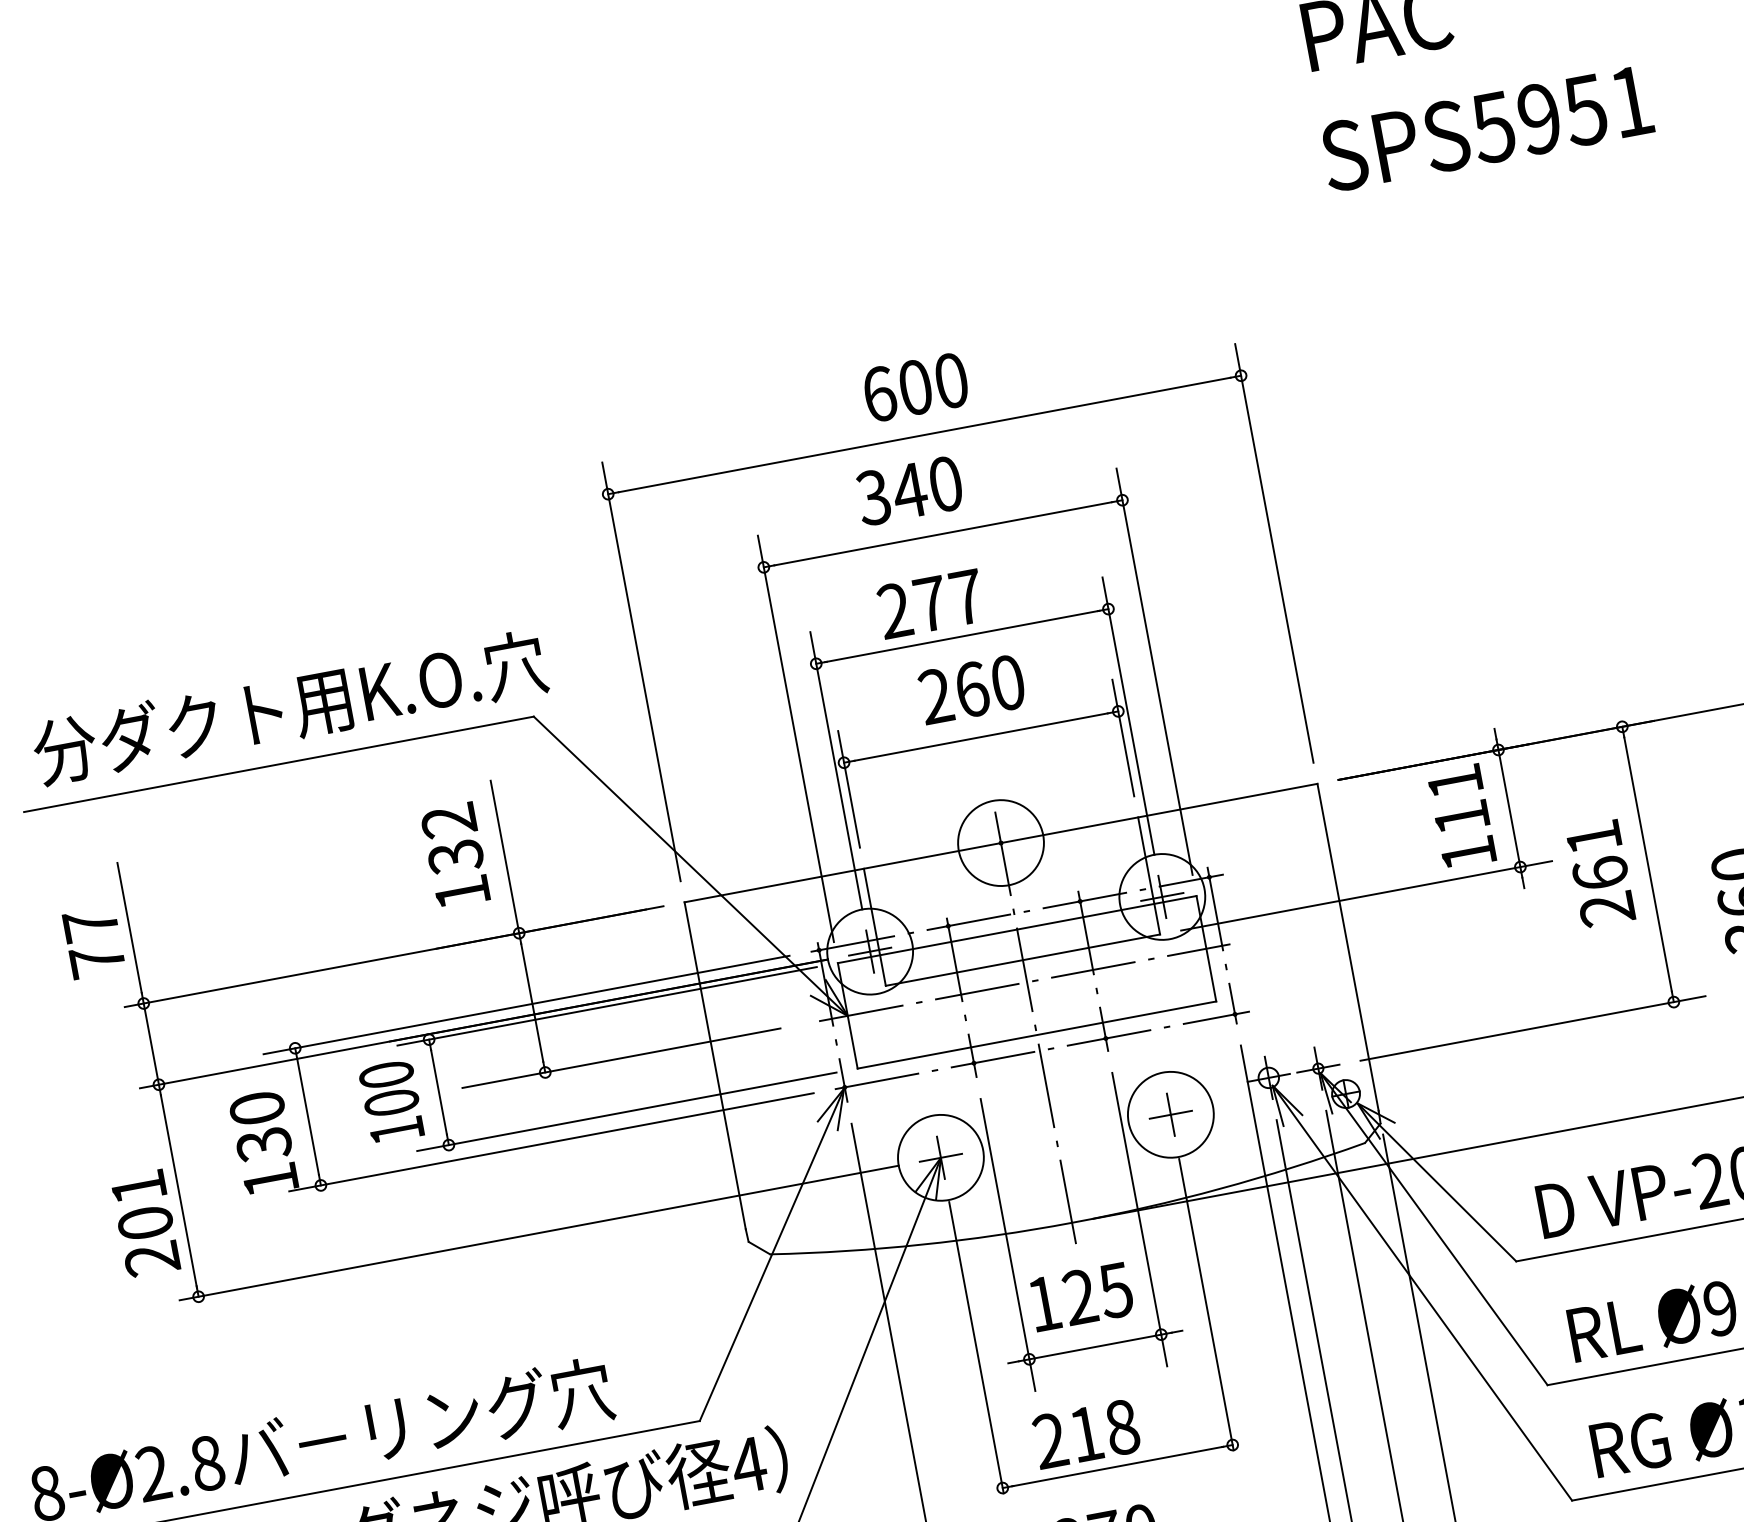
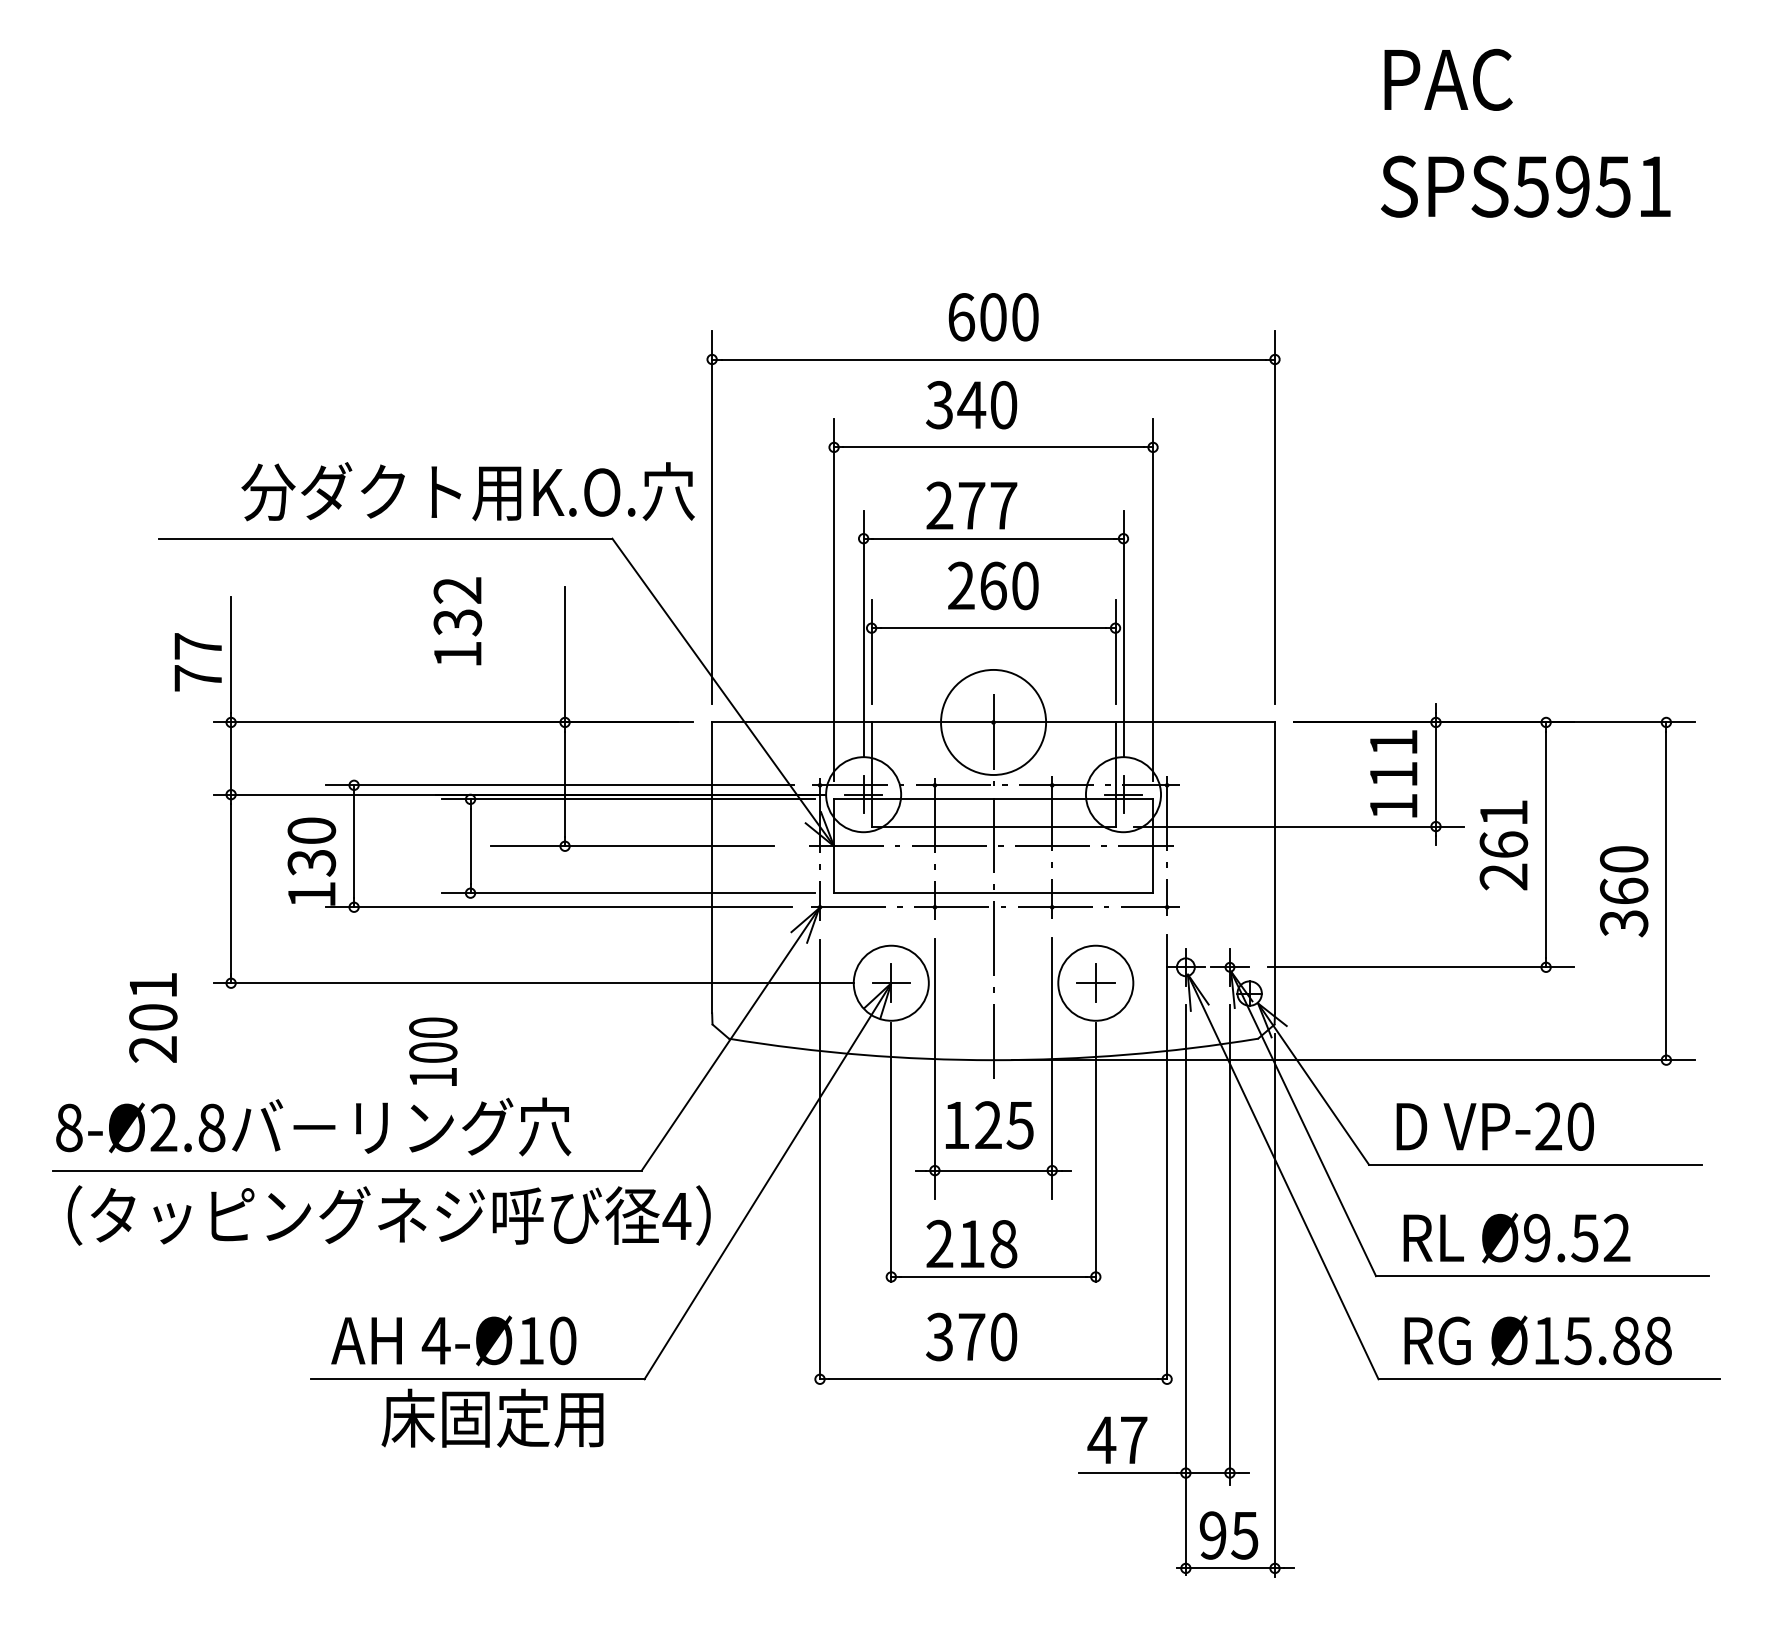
text: (288, 707) -> (467, 491), moved
circle: (1000, 842) -> (993, 721), size x1.4
text: (455, 855) -> (457, 621), moved
text: (391, 1101) -> (433, 1051), moved
text: (145, 1223) -> (153, 1017), moved

